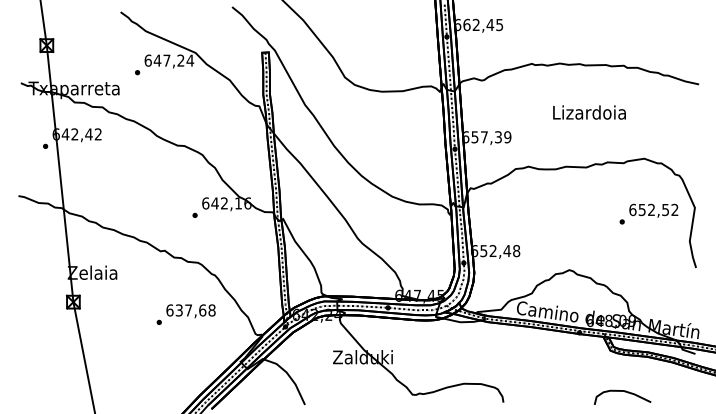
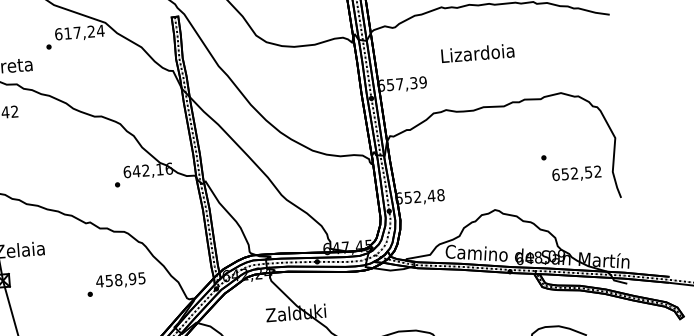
text: (157, 60) -> (67, 33), 647,24 -> 617,24
text: (589, 112) -> (477, 53), moved
text: (653, 210) -> (576, 173), moved
text: (190, 310) -> (120, 279), 637,68 -> 458,95

